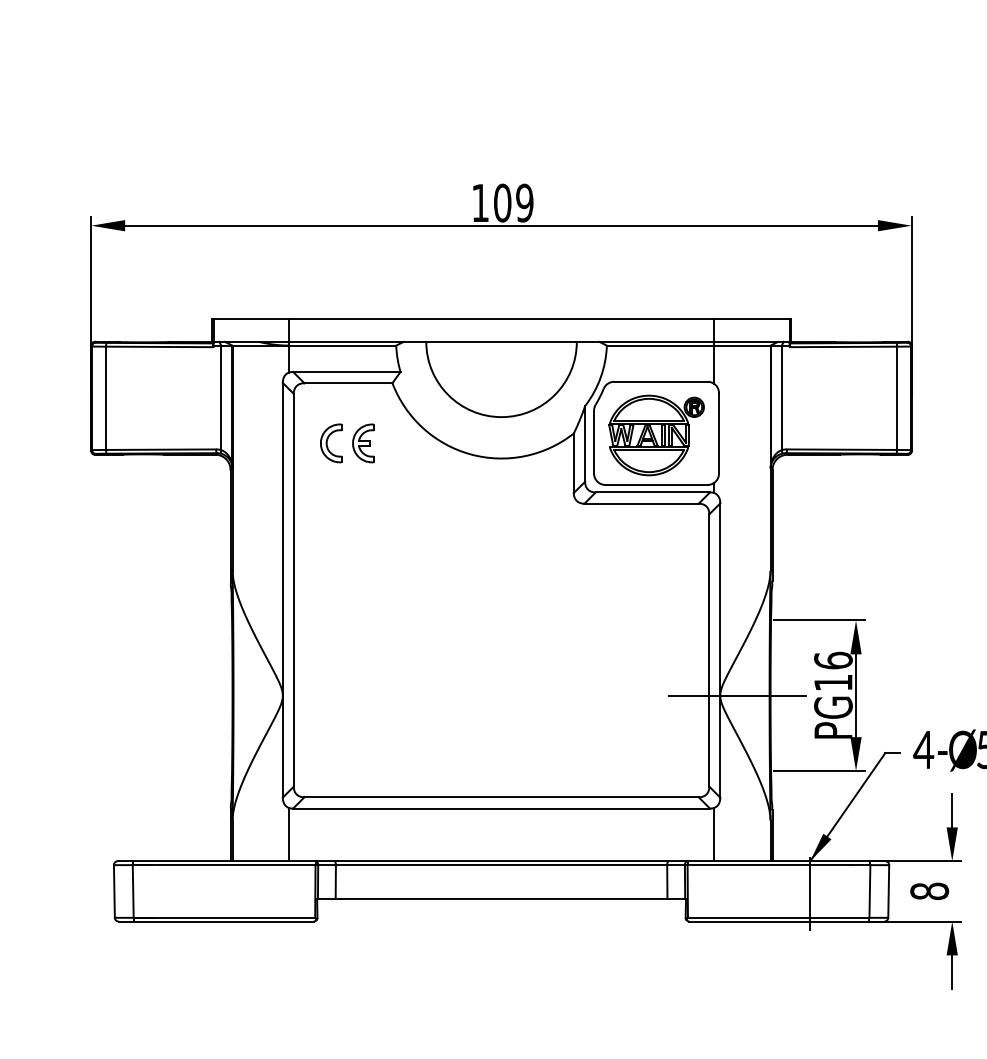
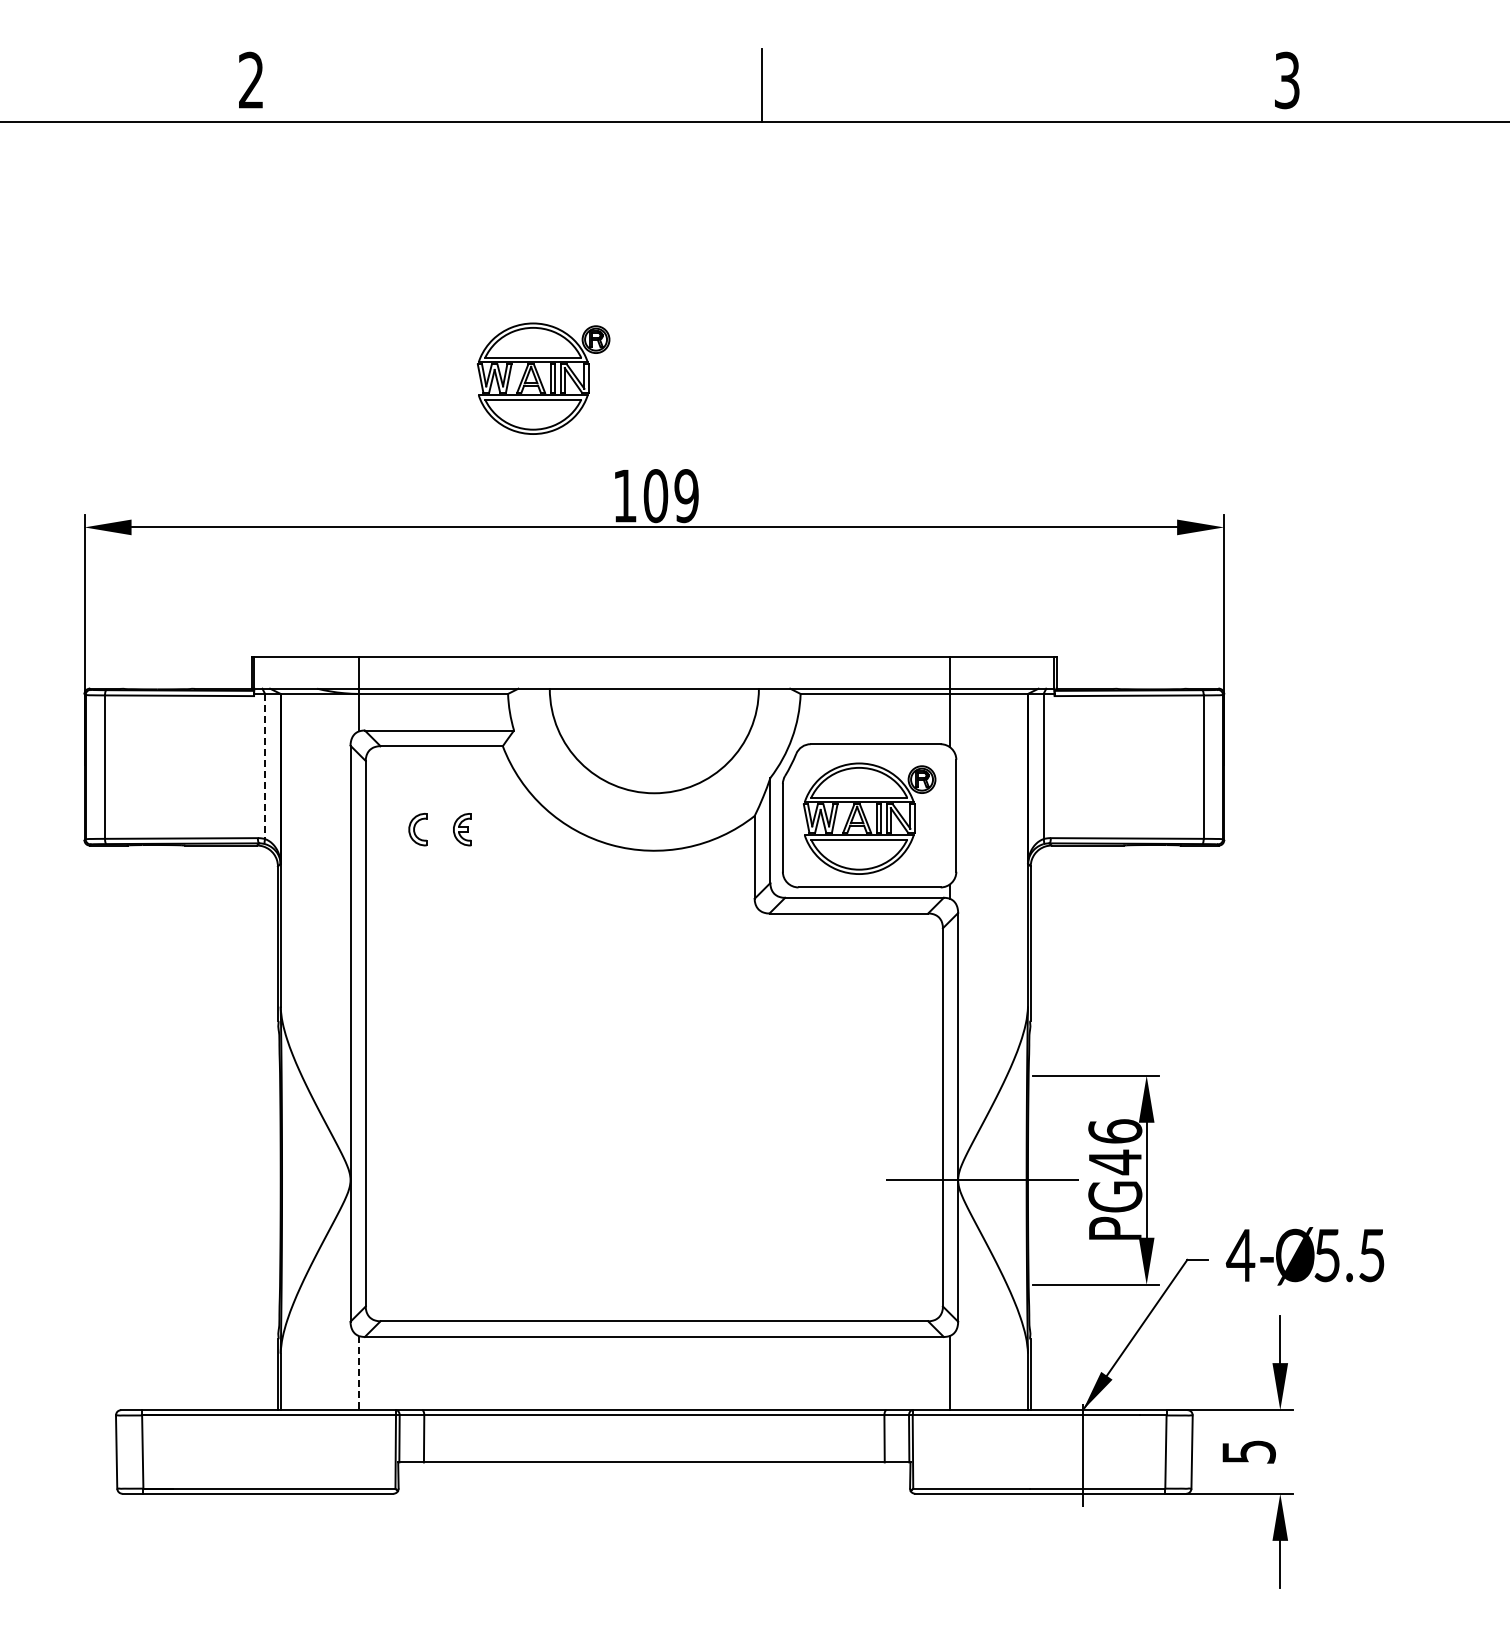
part: (421, 118) -> (543, 378), added
line: (221, 397) -> (265, 766), solid -> dashed
part: (331, 443) -> (417, 829), size x0.6
part: (363, 443) -> (462, 829), size x0.6
text: (833, 682) -> (1115, 1162), PG16 -> PG46
line: (289, 834) -> (359, 1373), solid -> dashed
text: (929, 891) -> (1248, 1451), 8 -> 5

